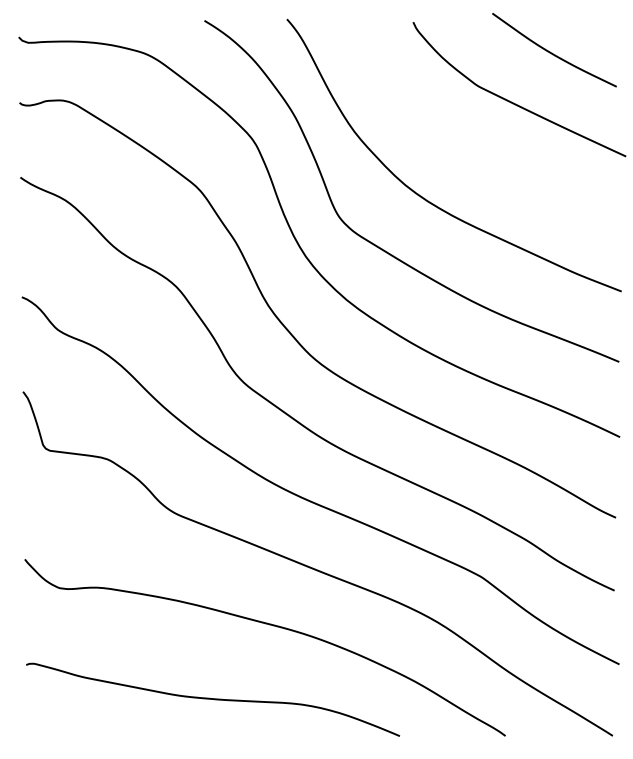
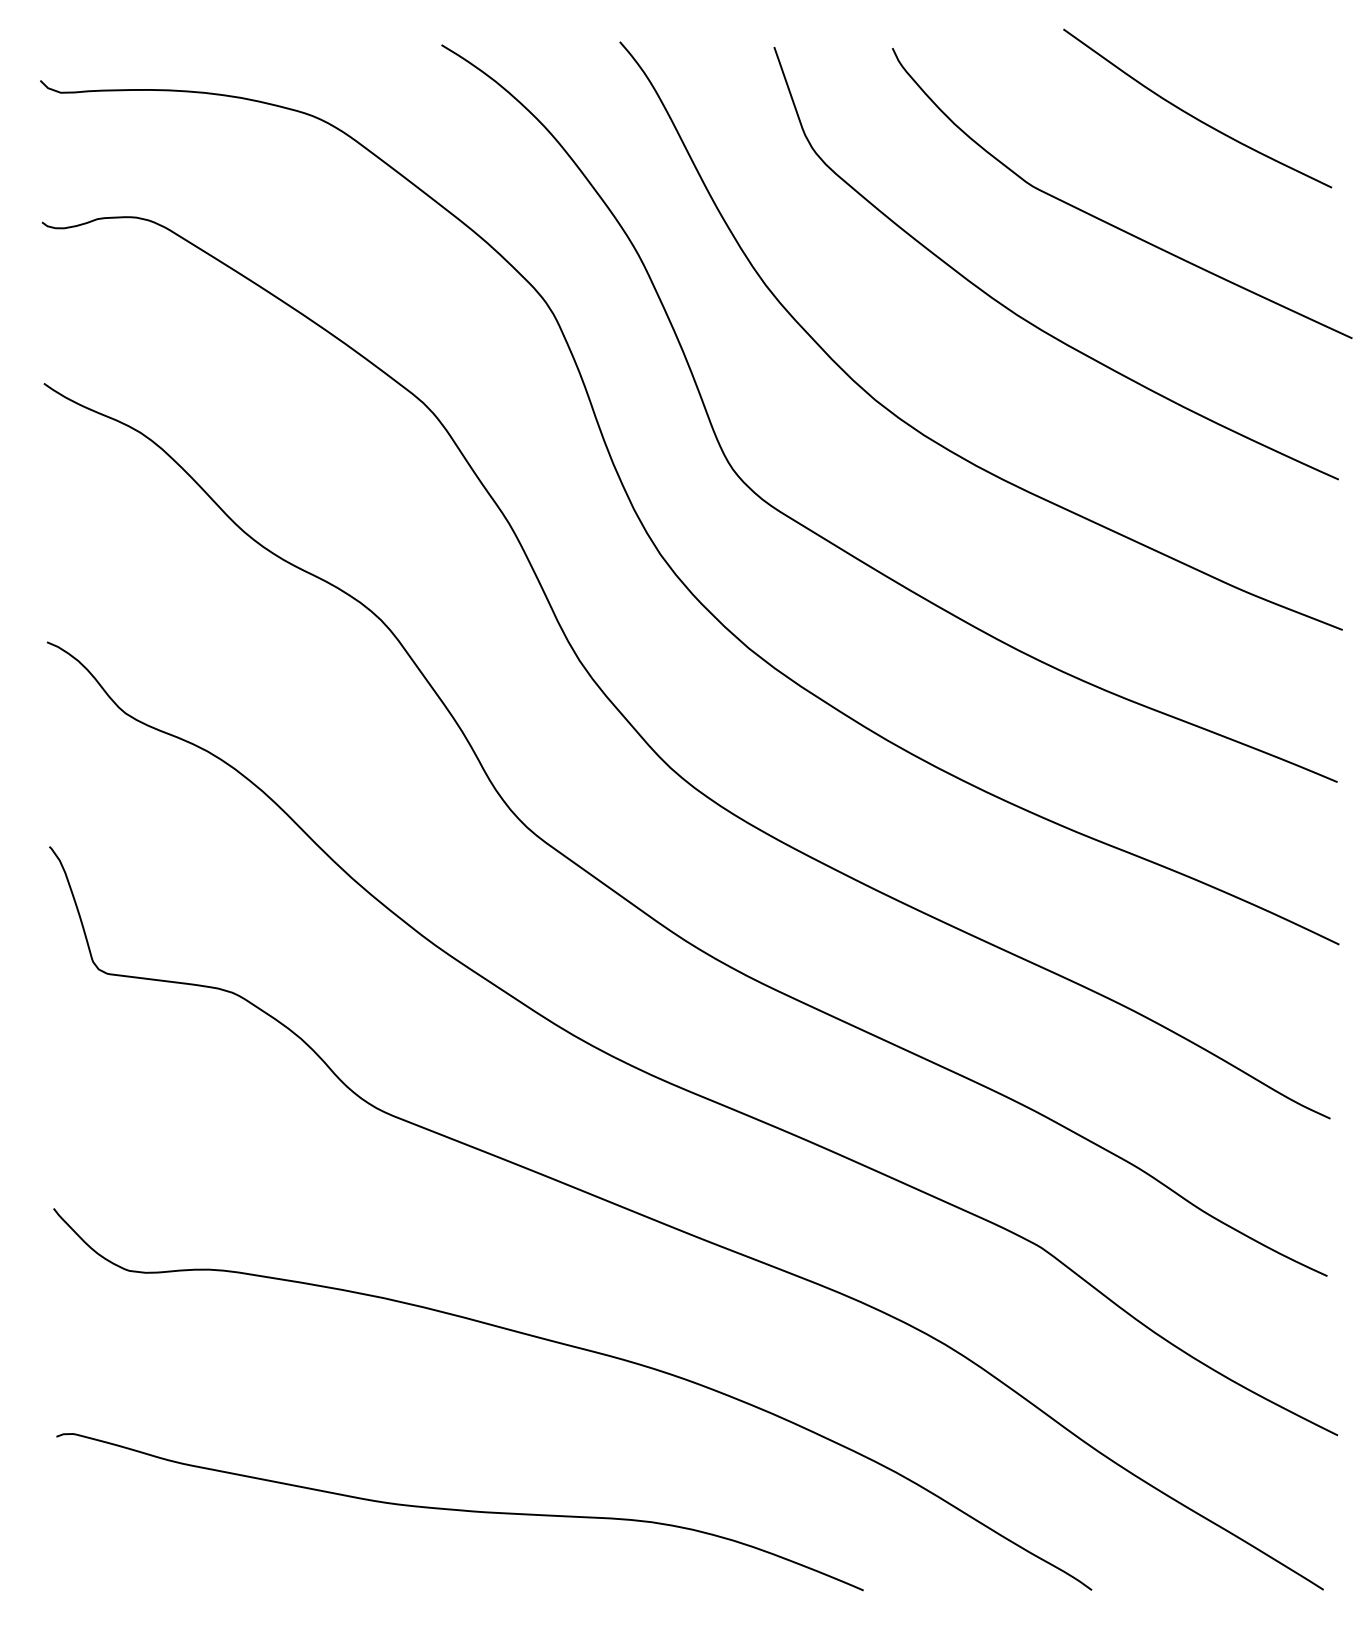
curve: (474, 146) -> (1024, 316), added

